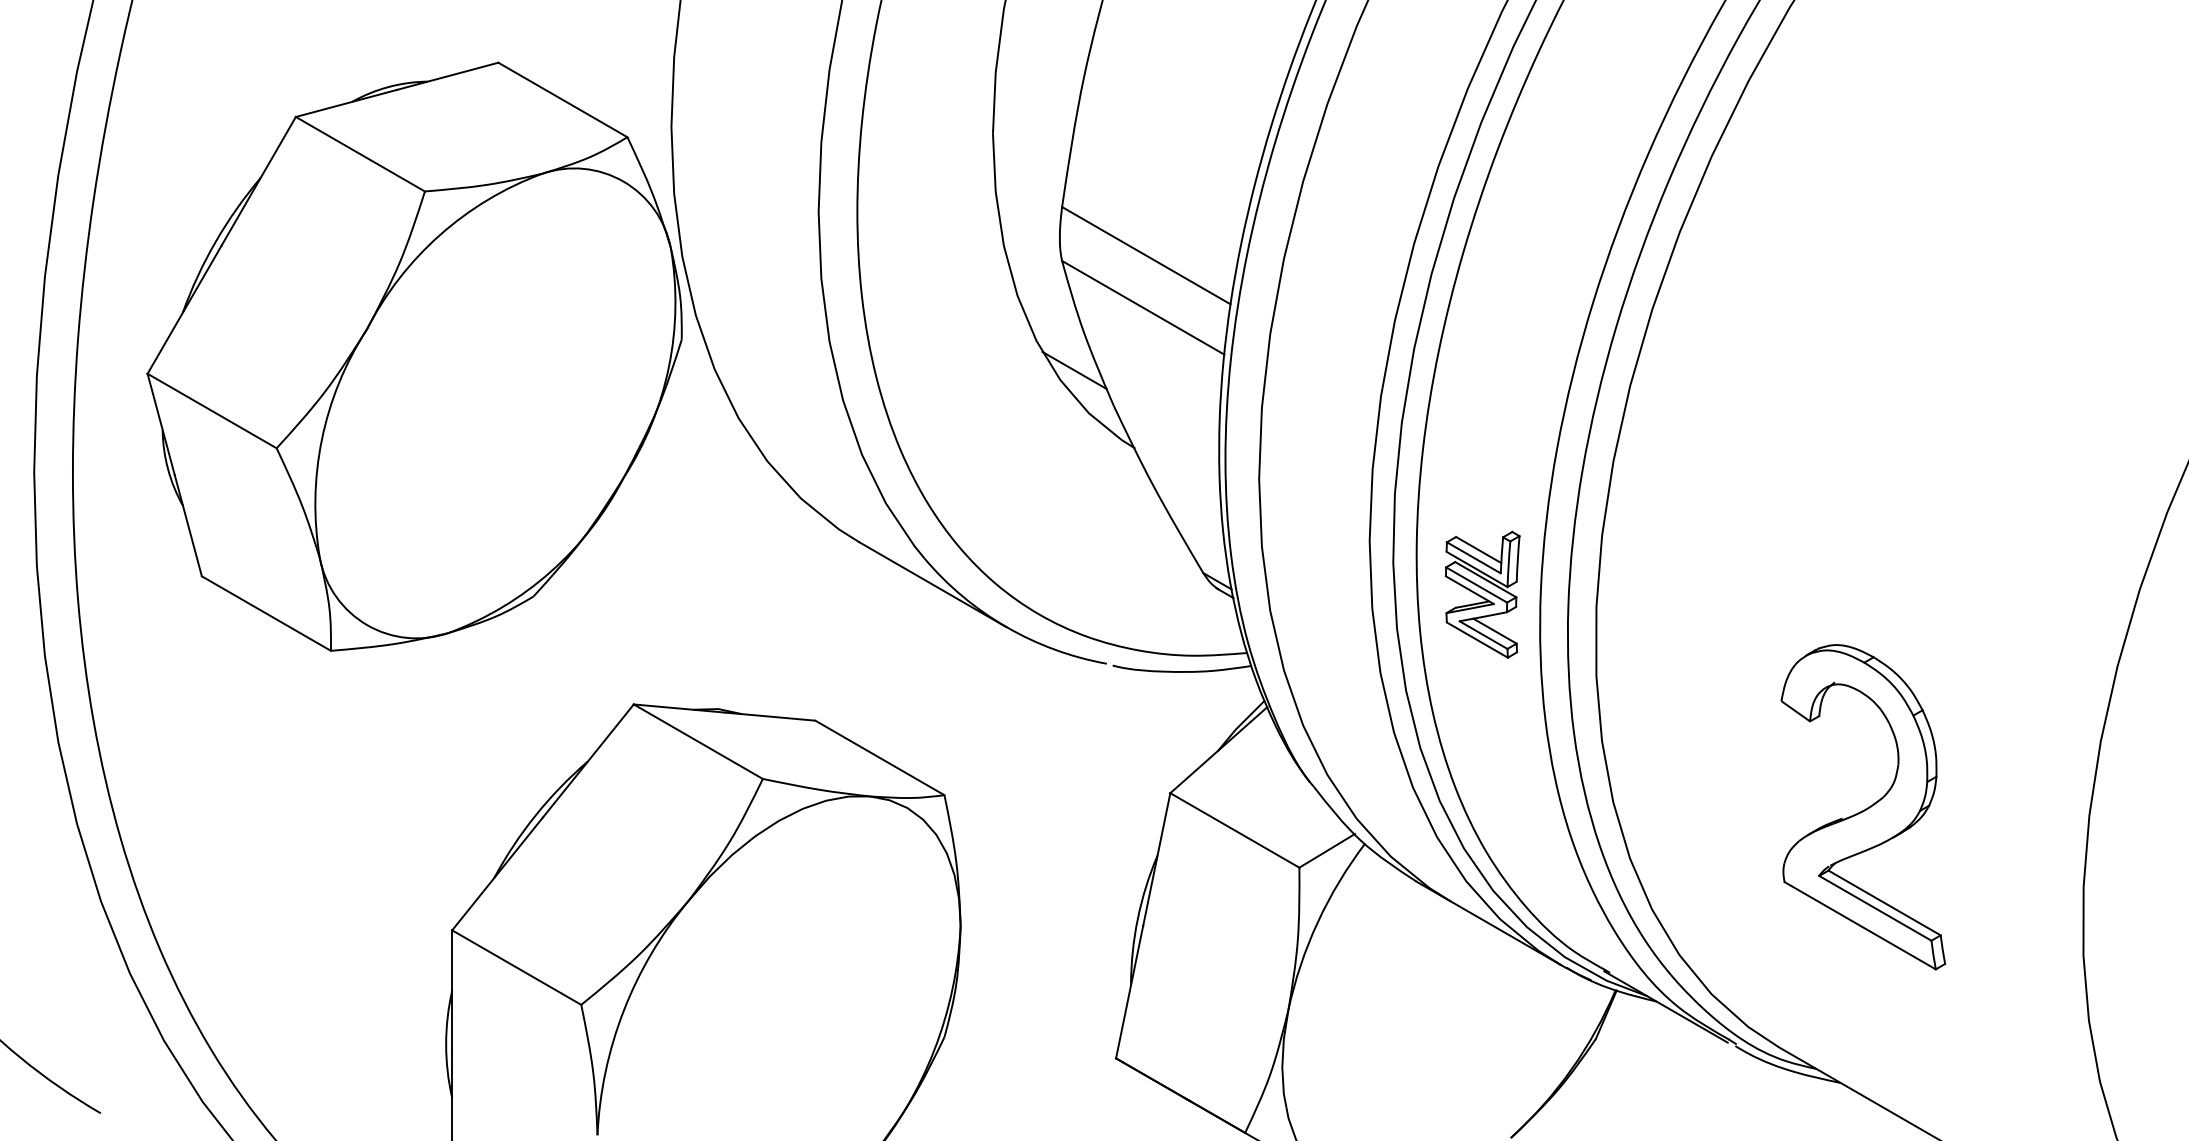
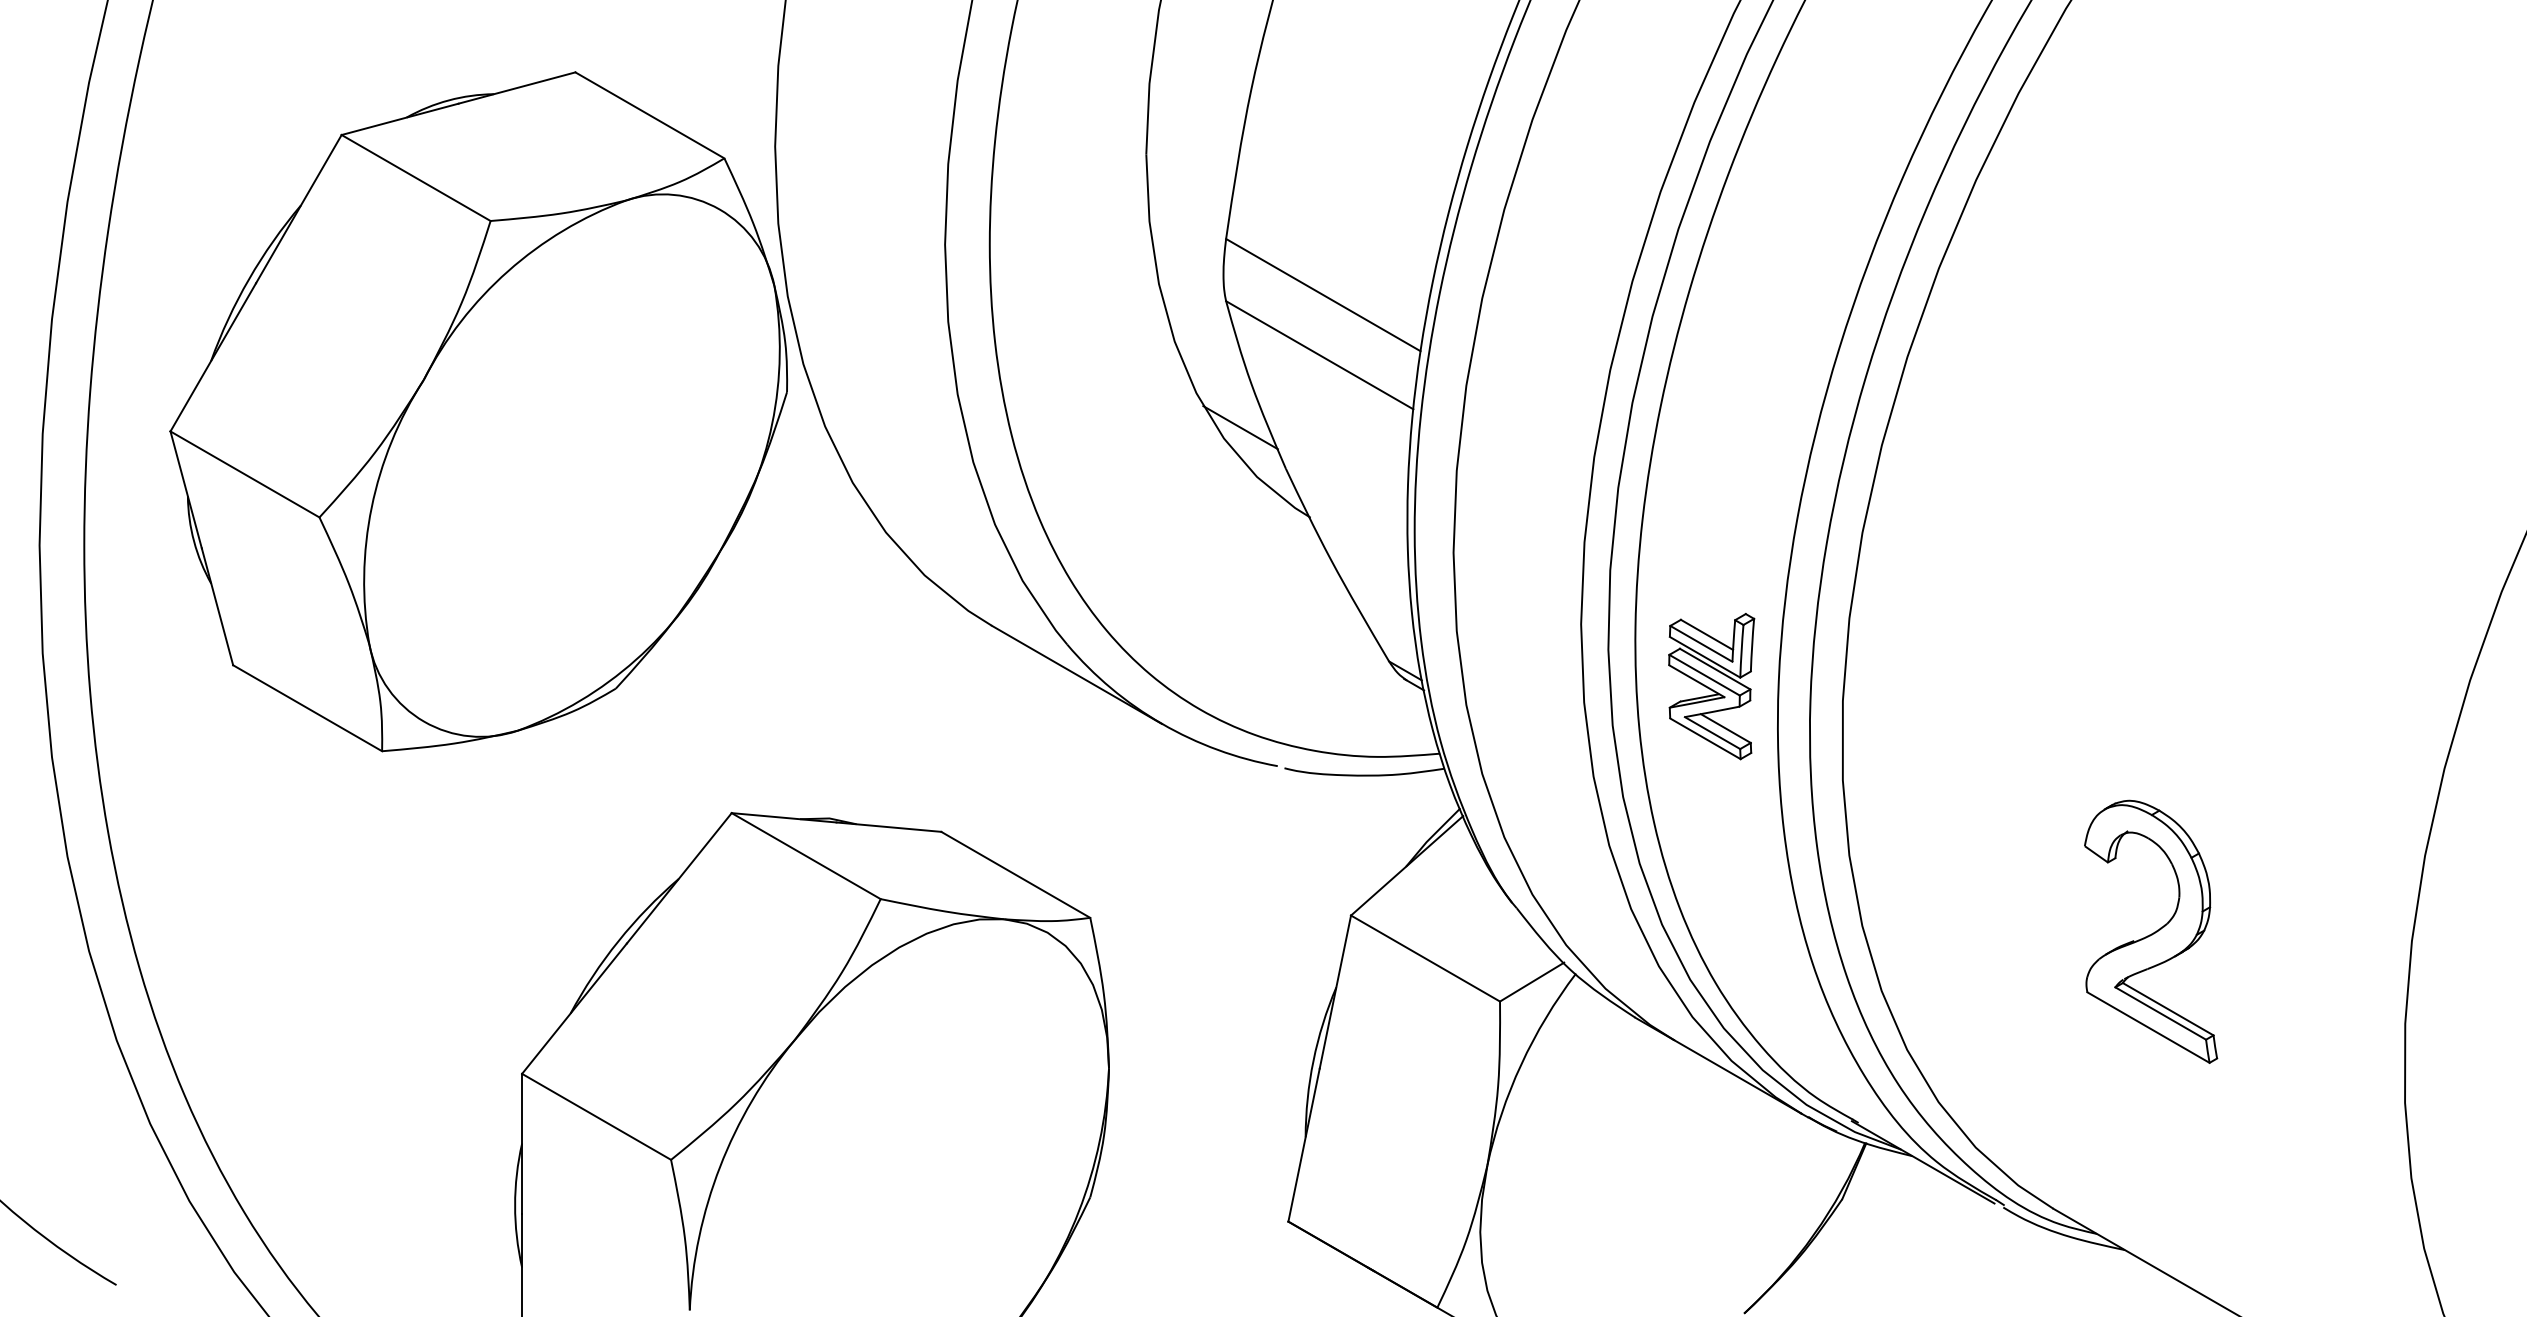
part: (1863, 807) -> (2151, 932), size x0.7

